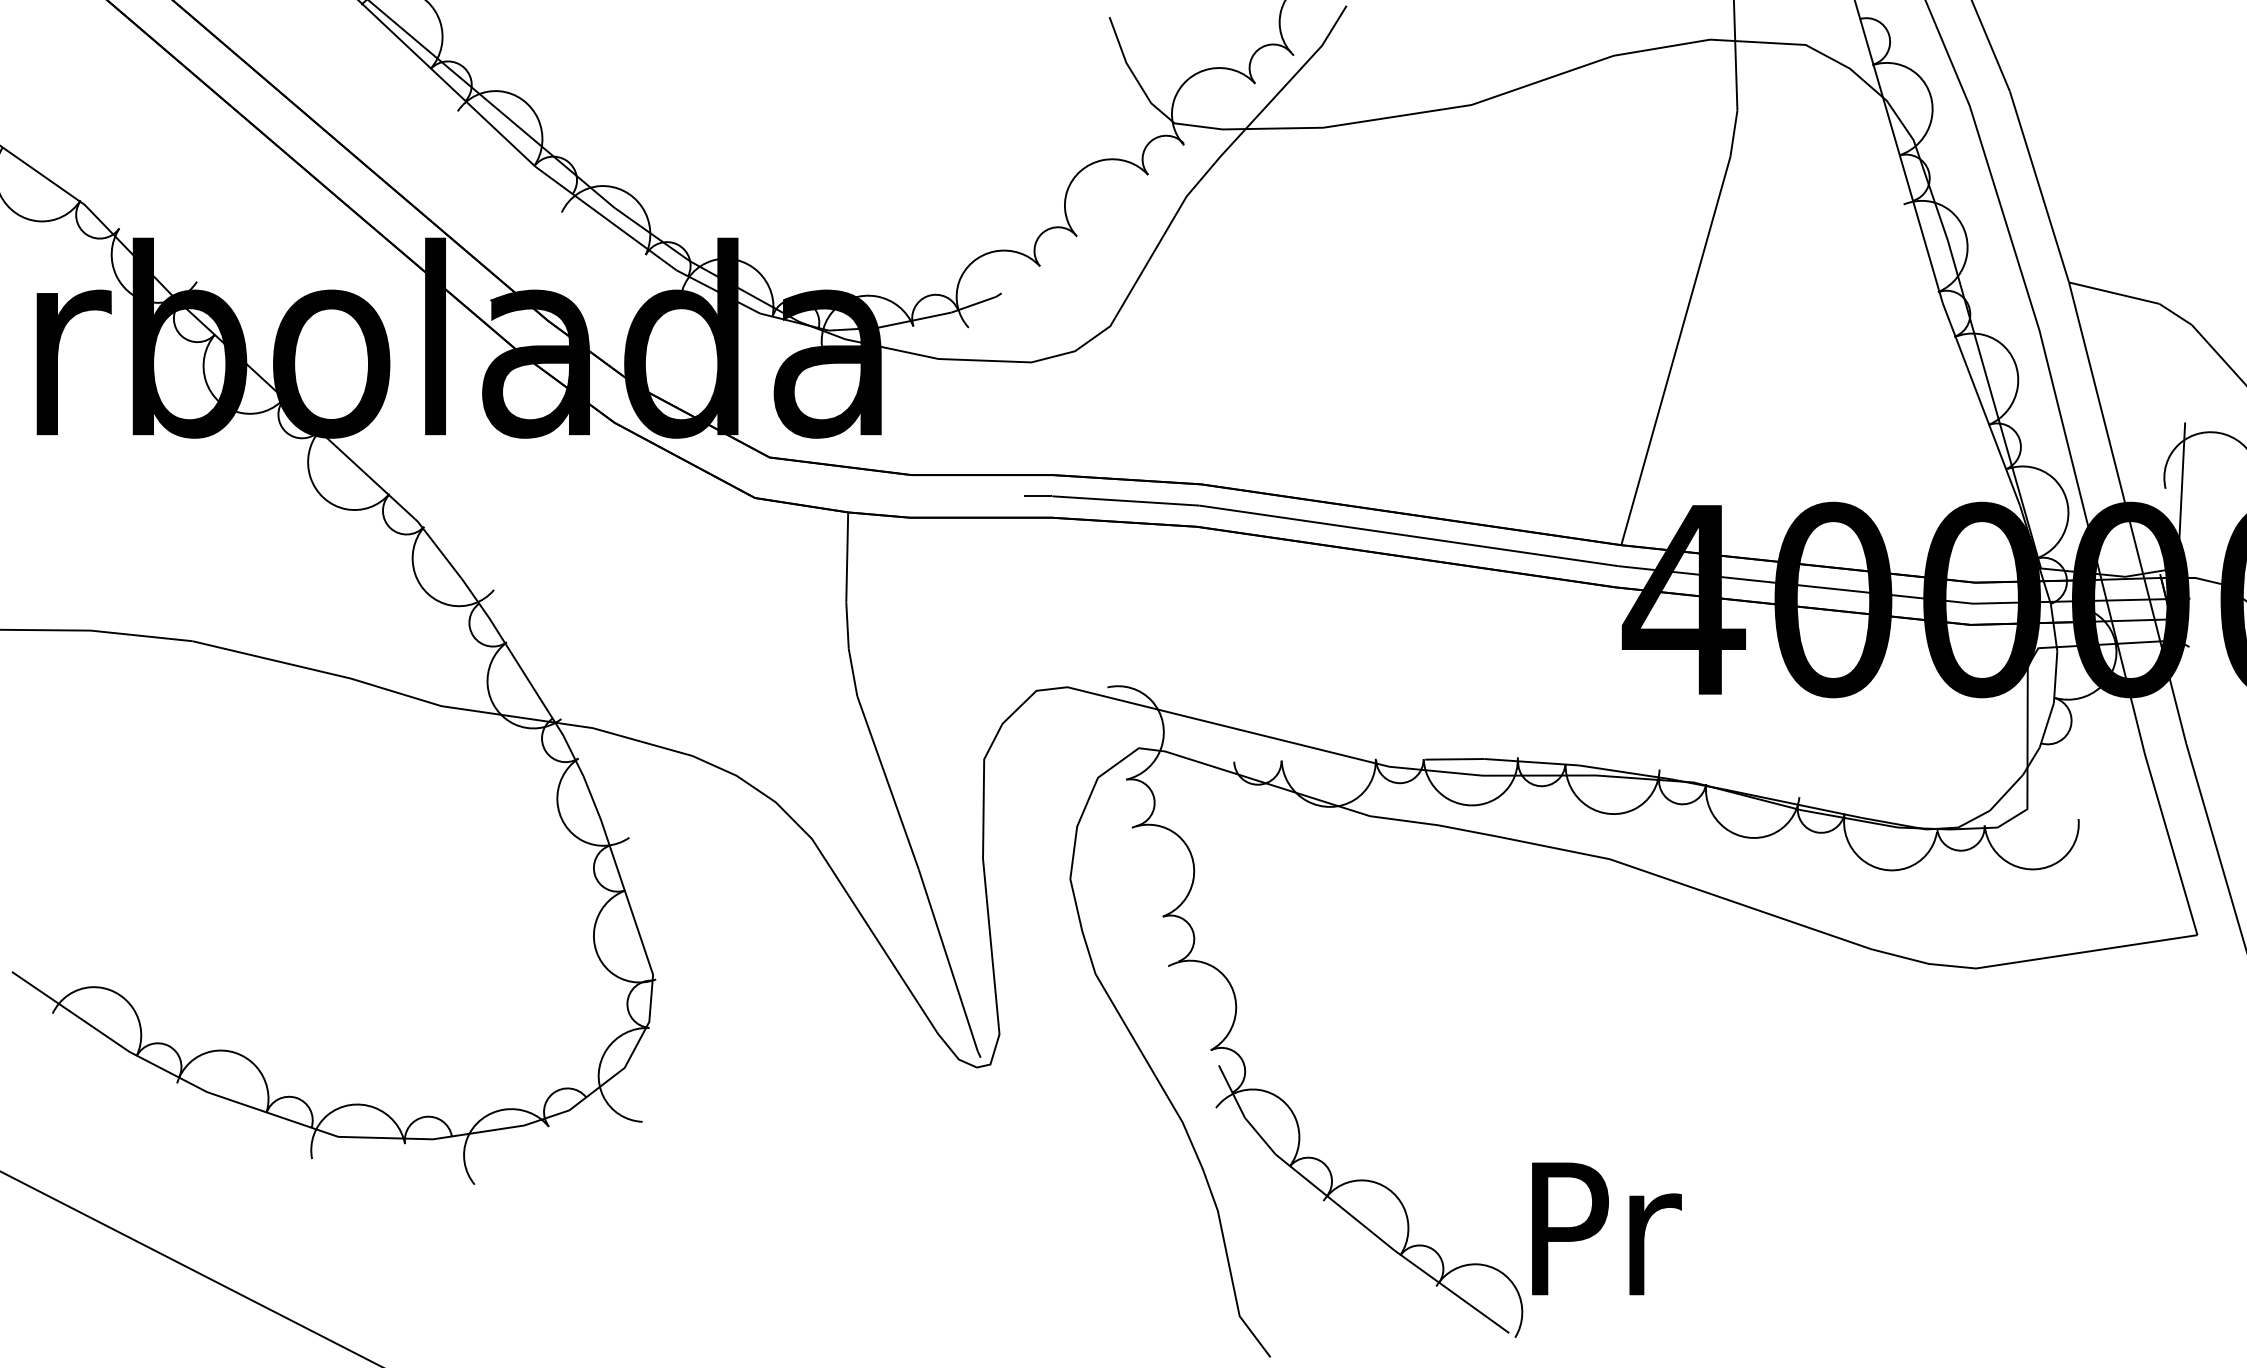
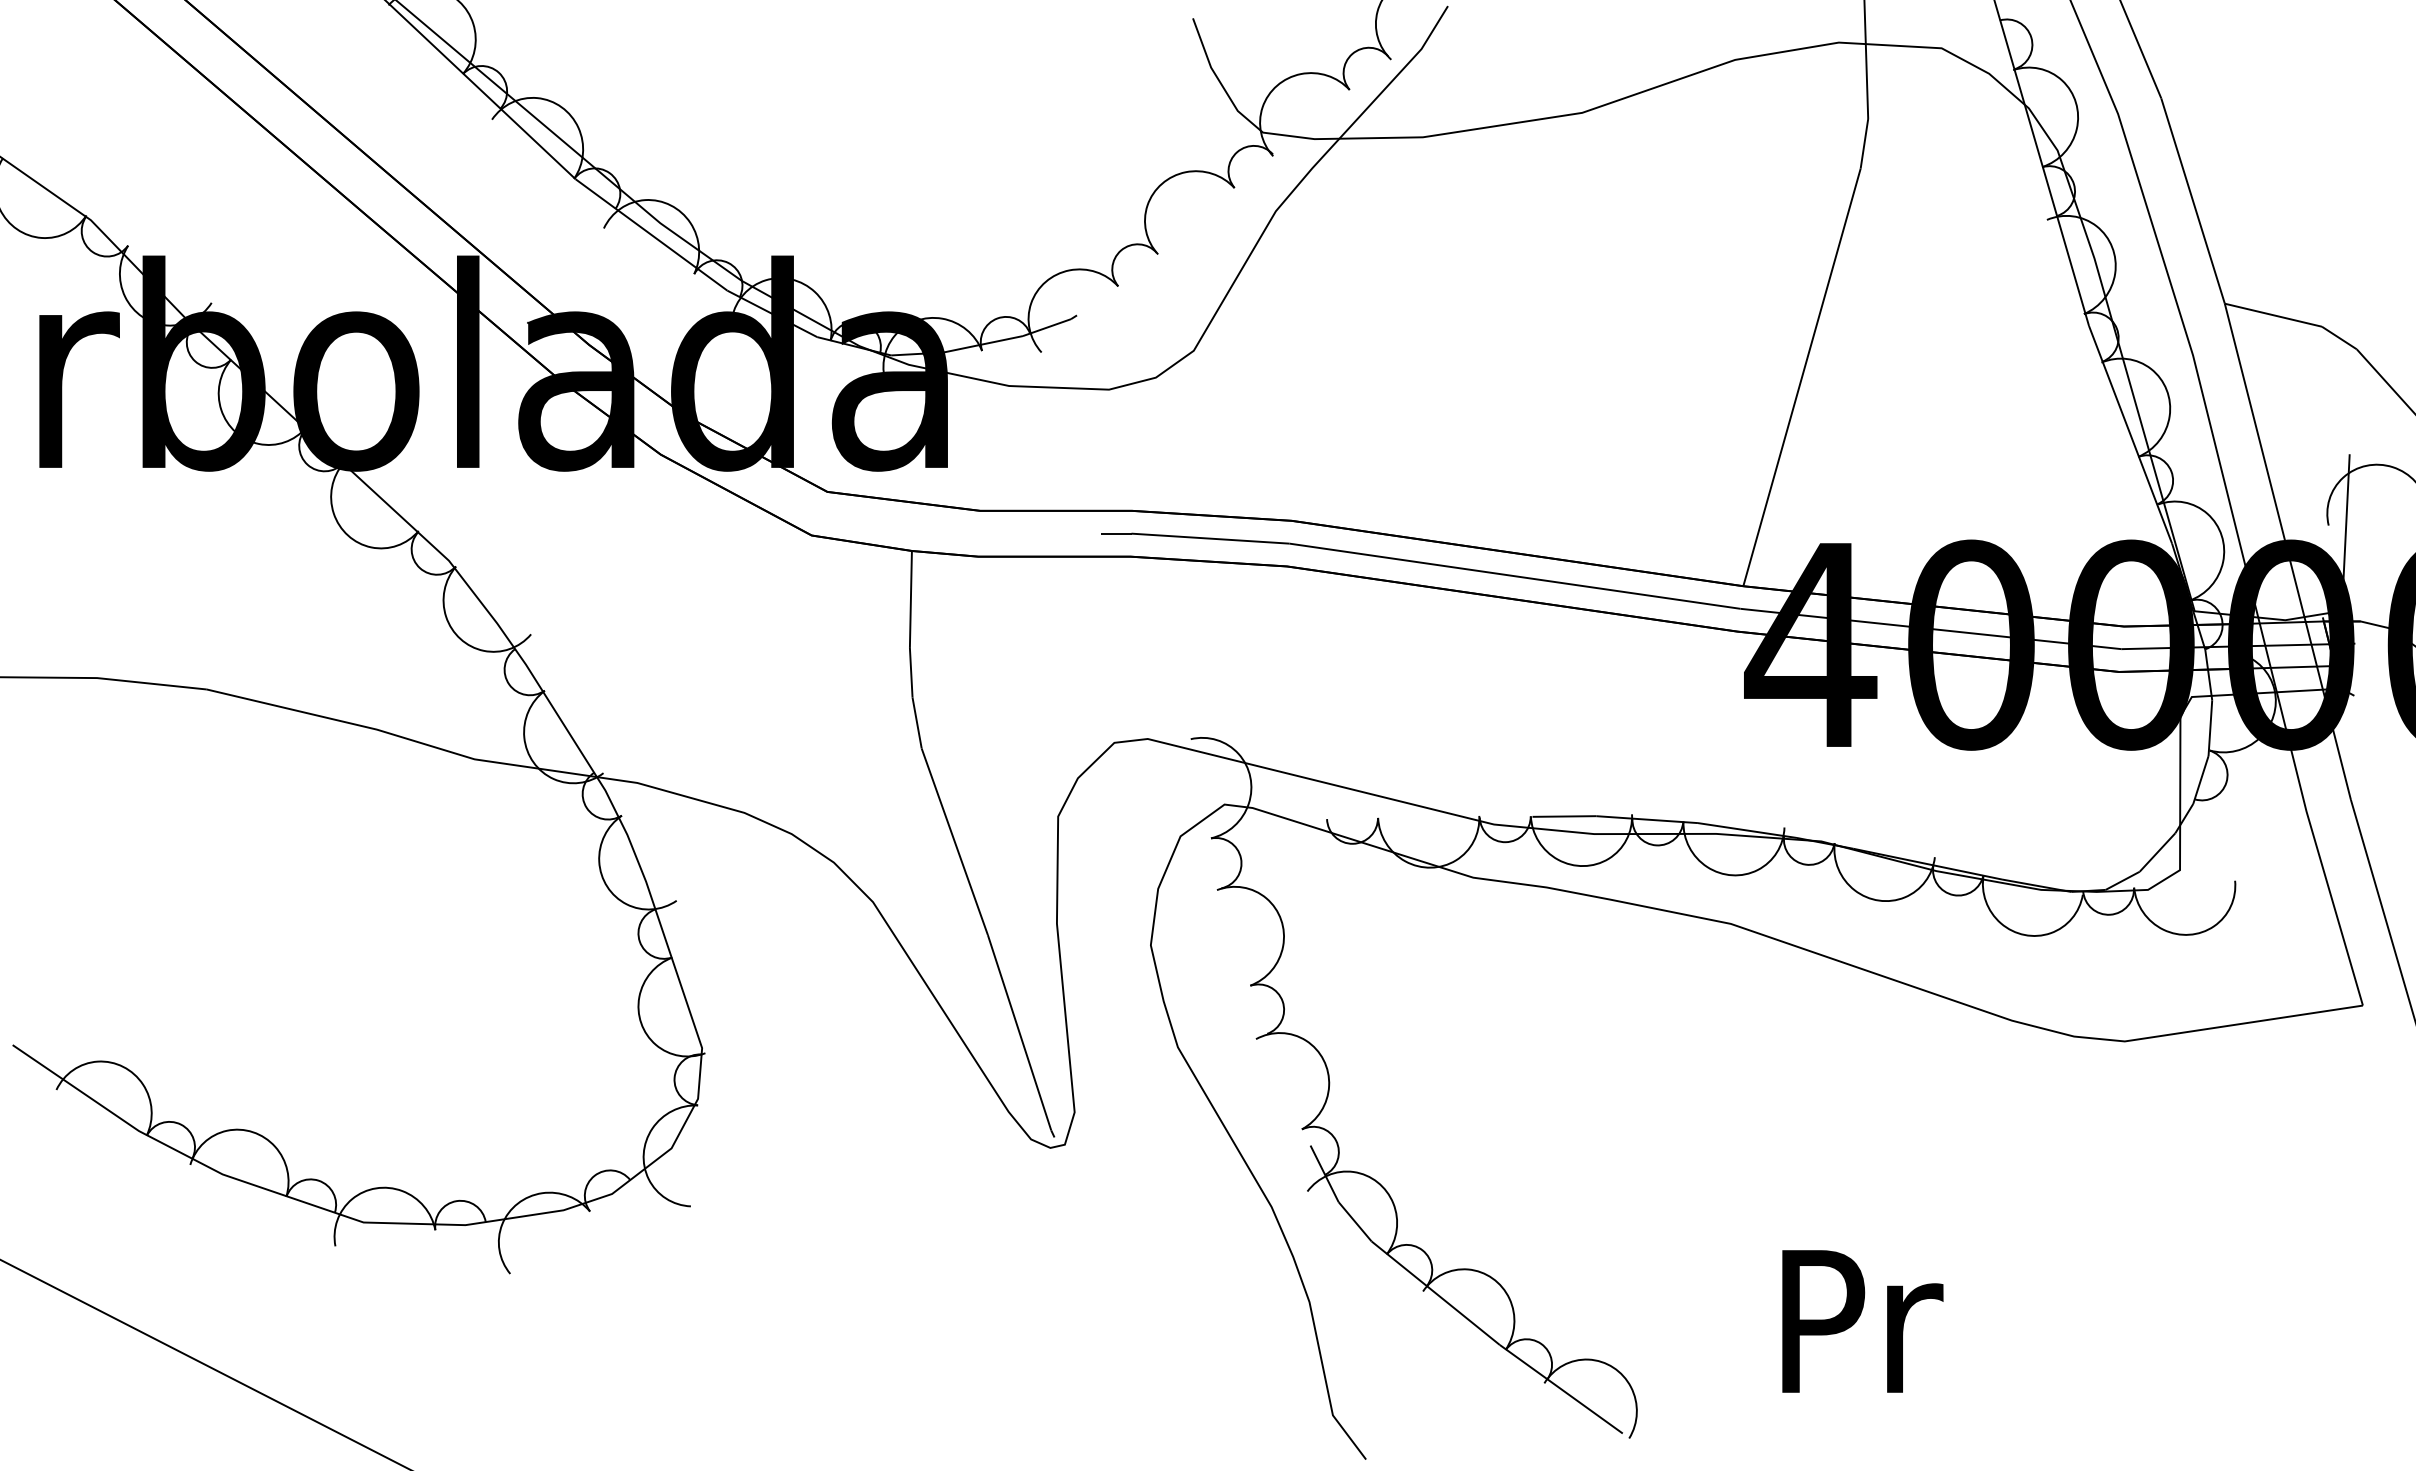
text: (1606, 1228) -> (1862, 1321), moved

